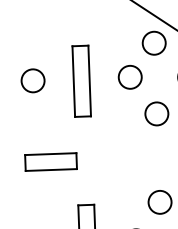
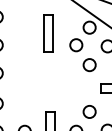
circle: (32, 81) -> (24, 45), removed
part: (81, 81) -> (48, 33), moved
part: (50, 162) -> (32, 88), removed

